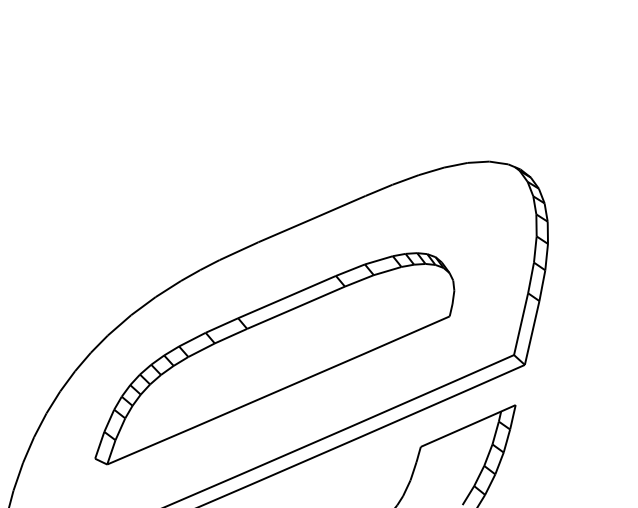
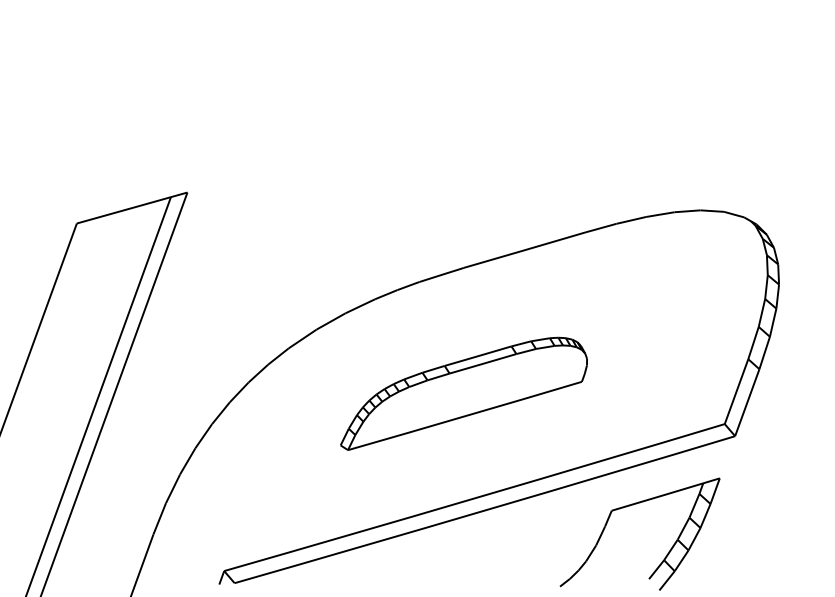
part: (272, 356) -> (463, 393), size x0.6

